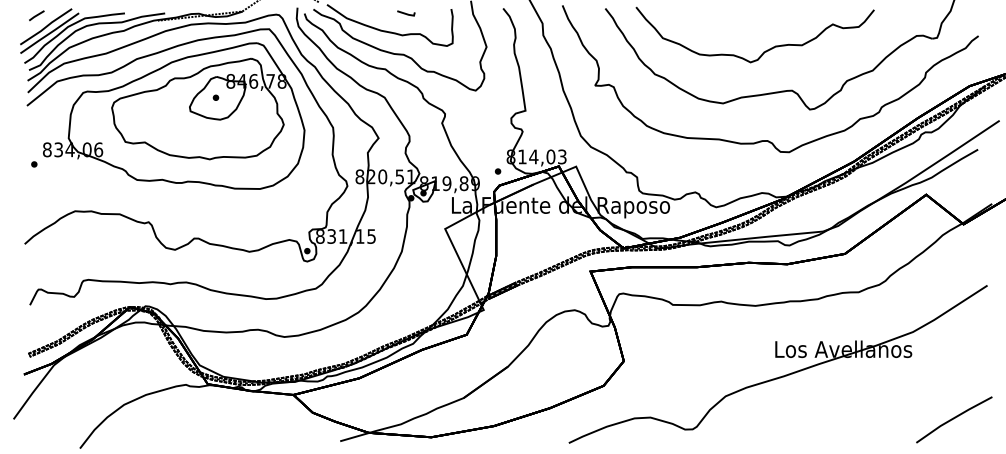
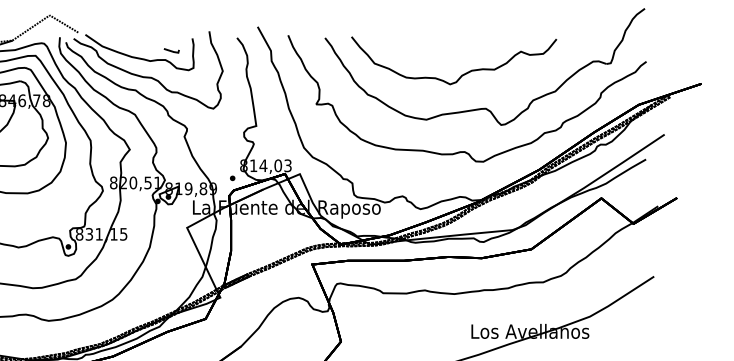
line: (406, 13) -> (171, 50), moved

